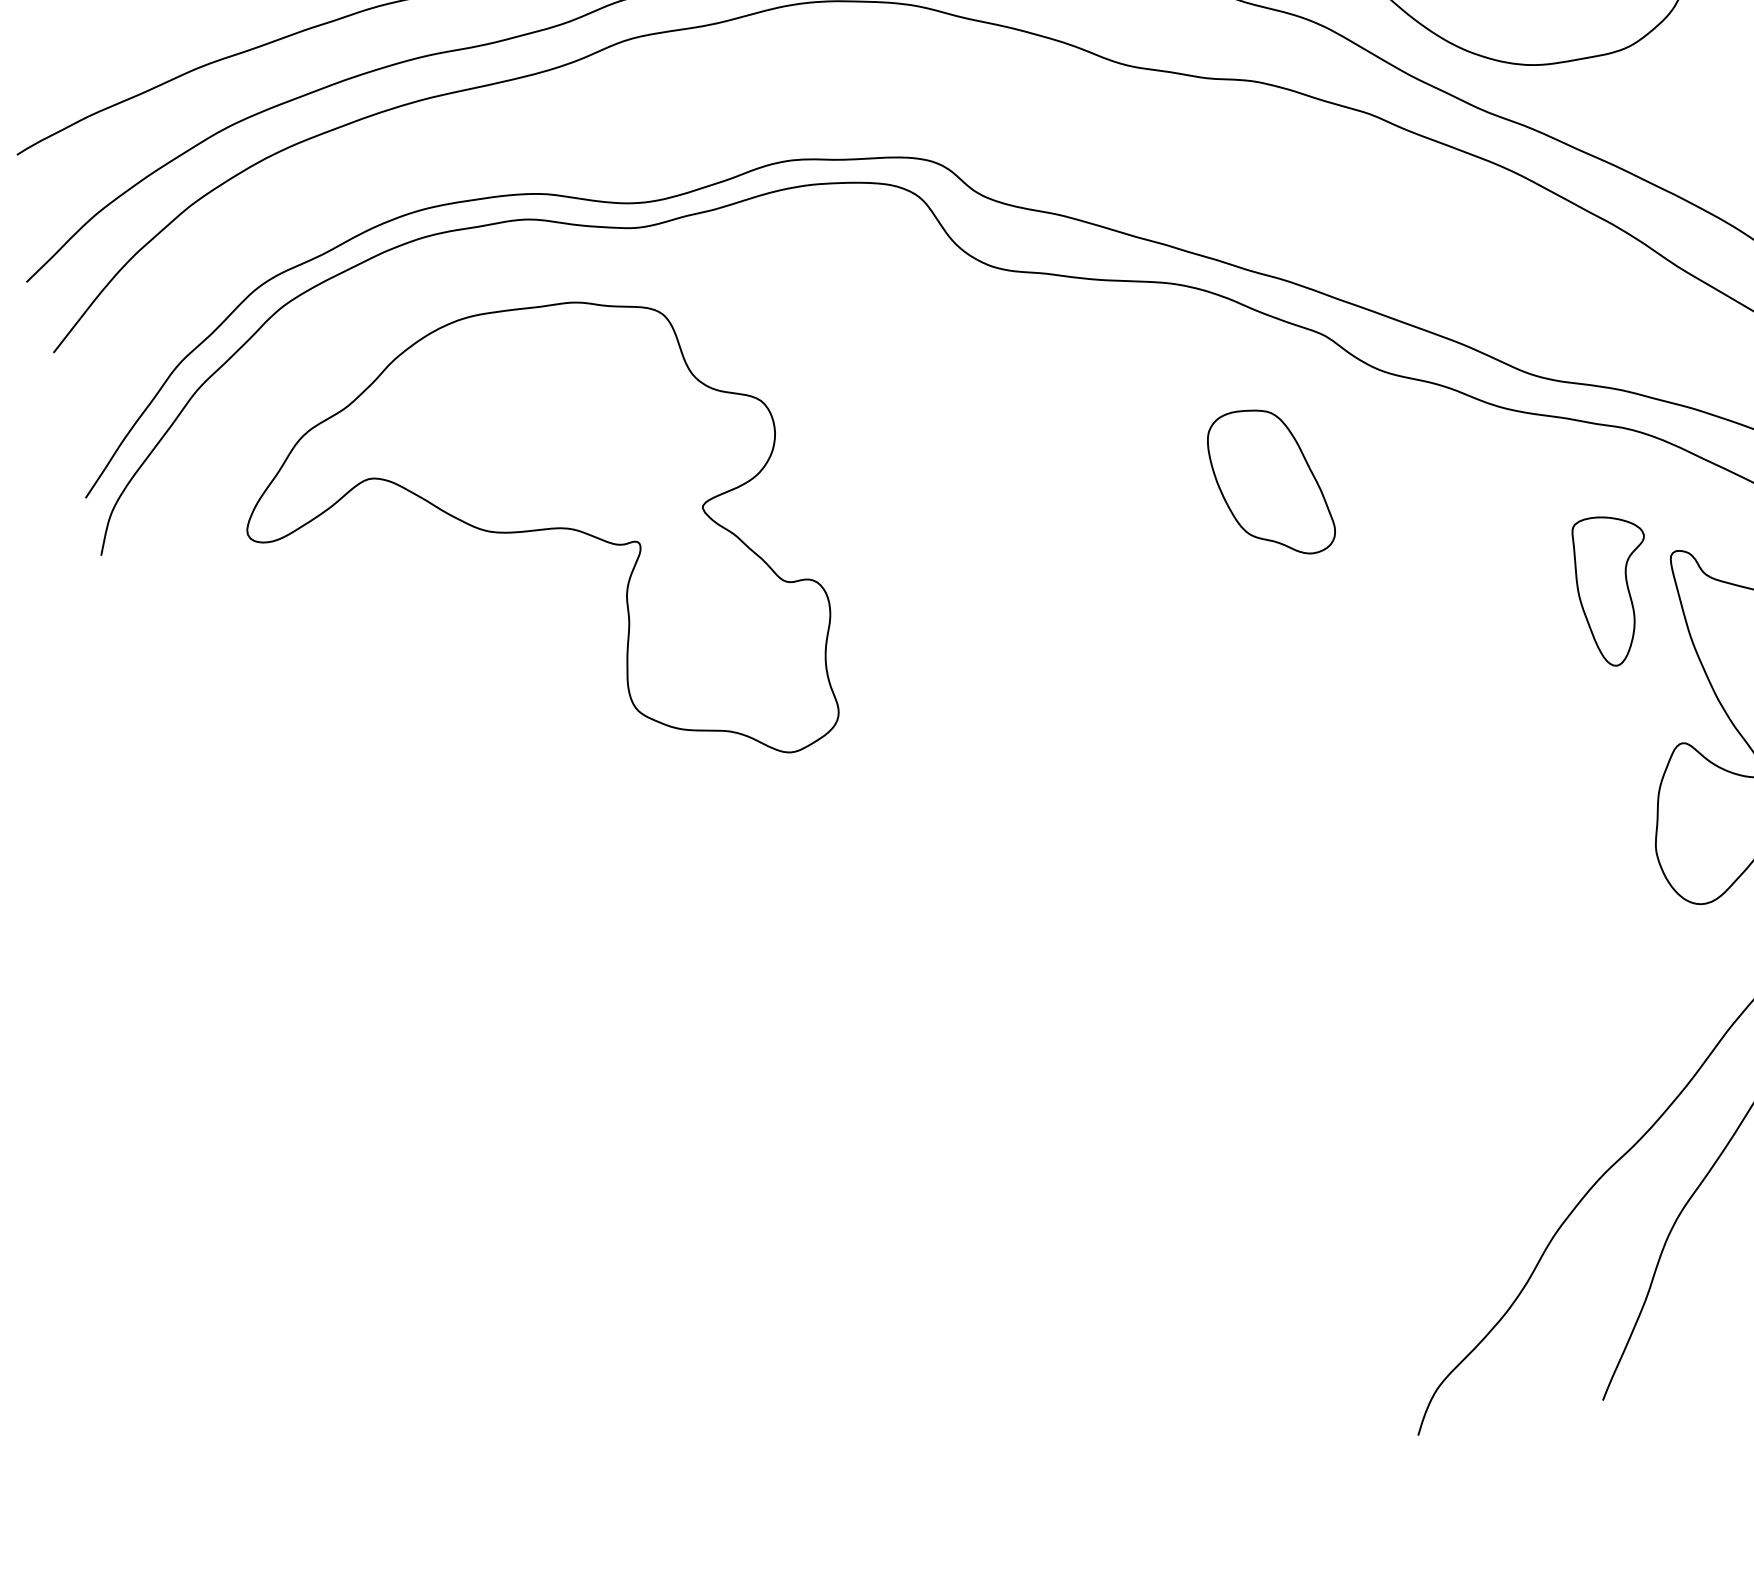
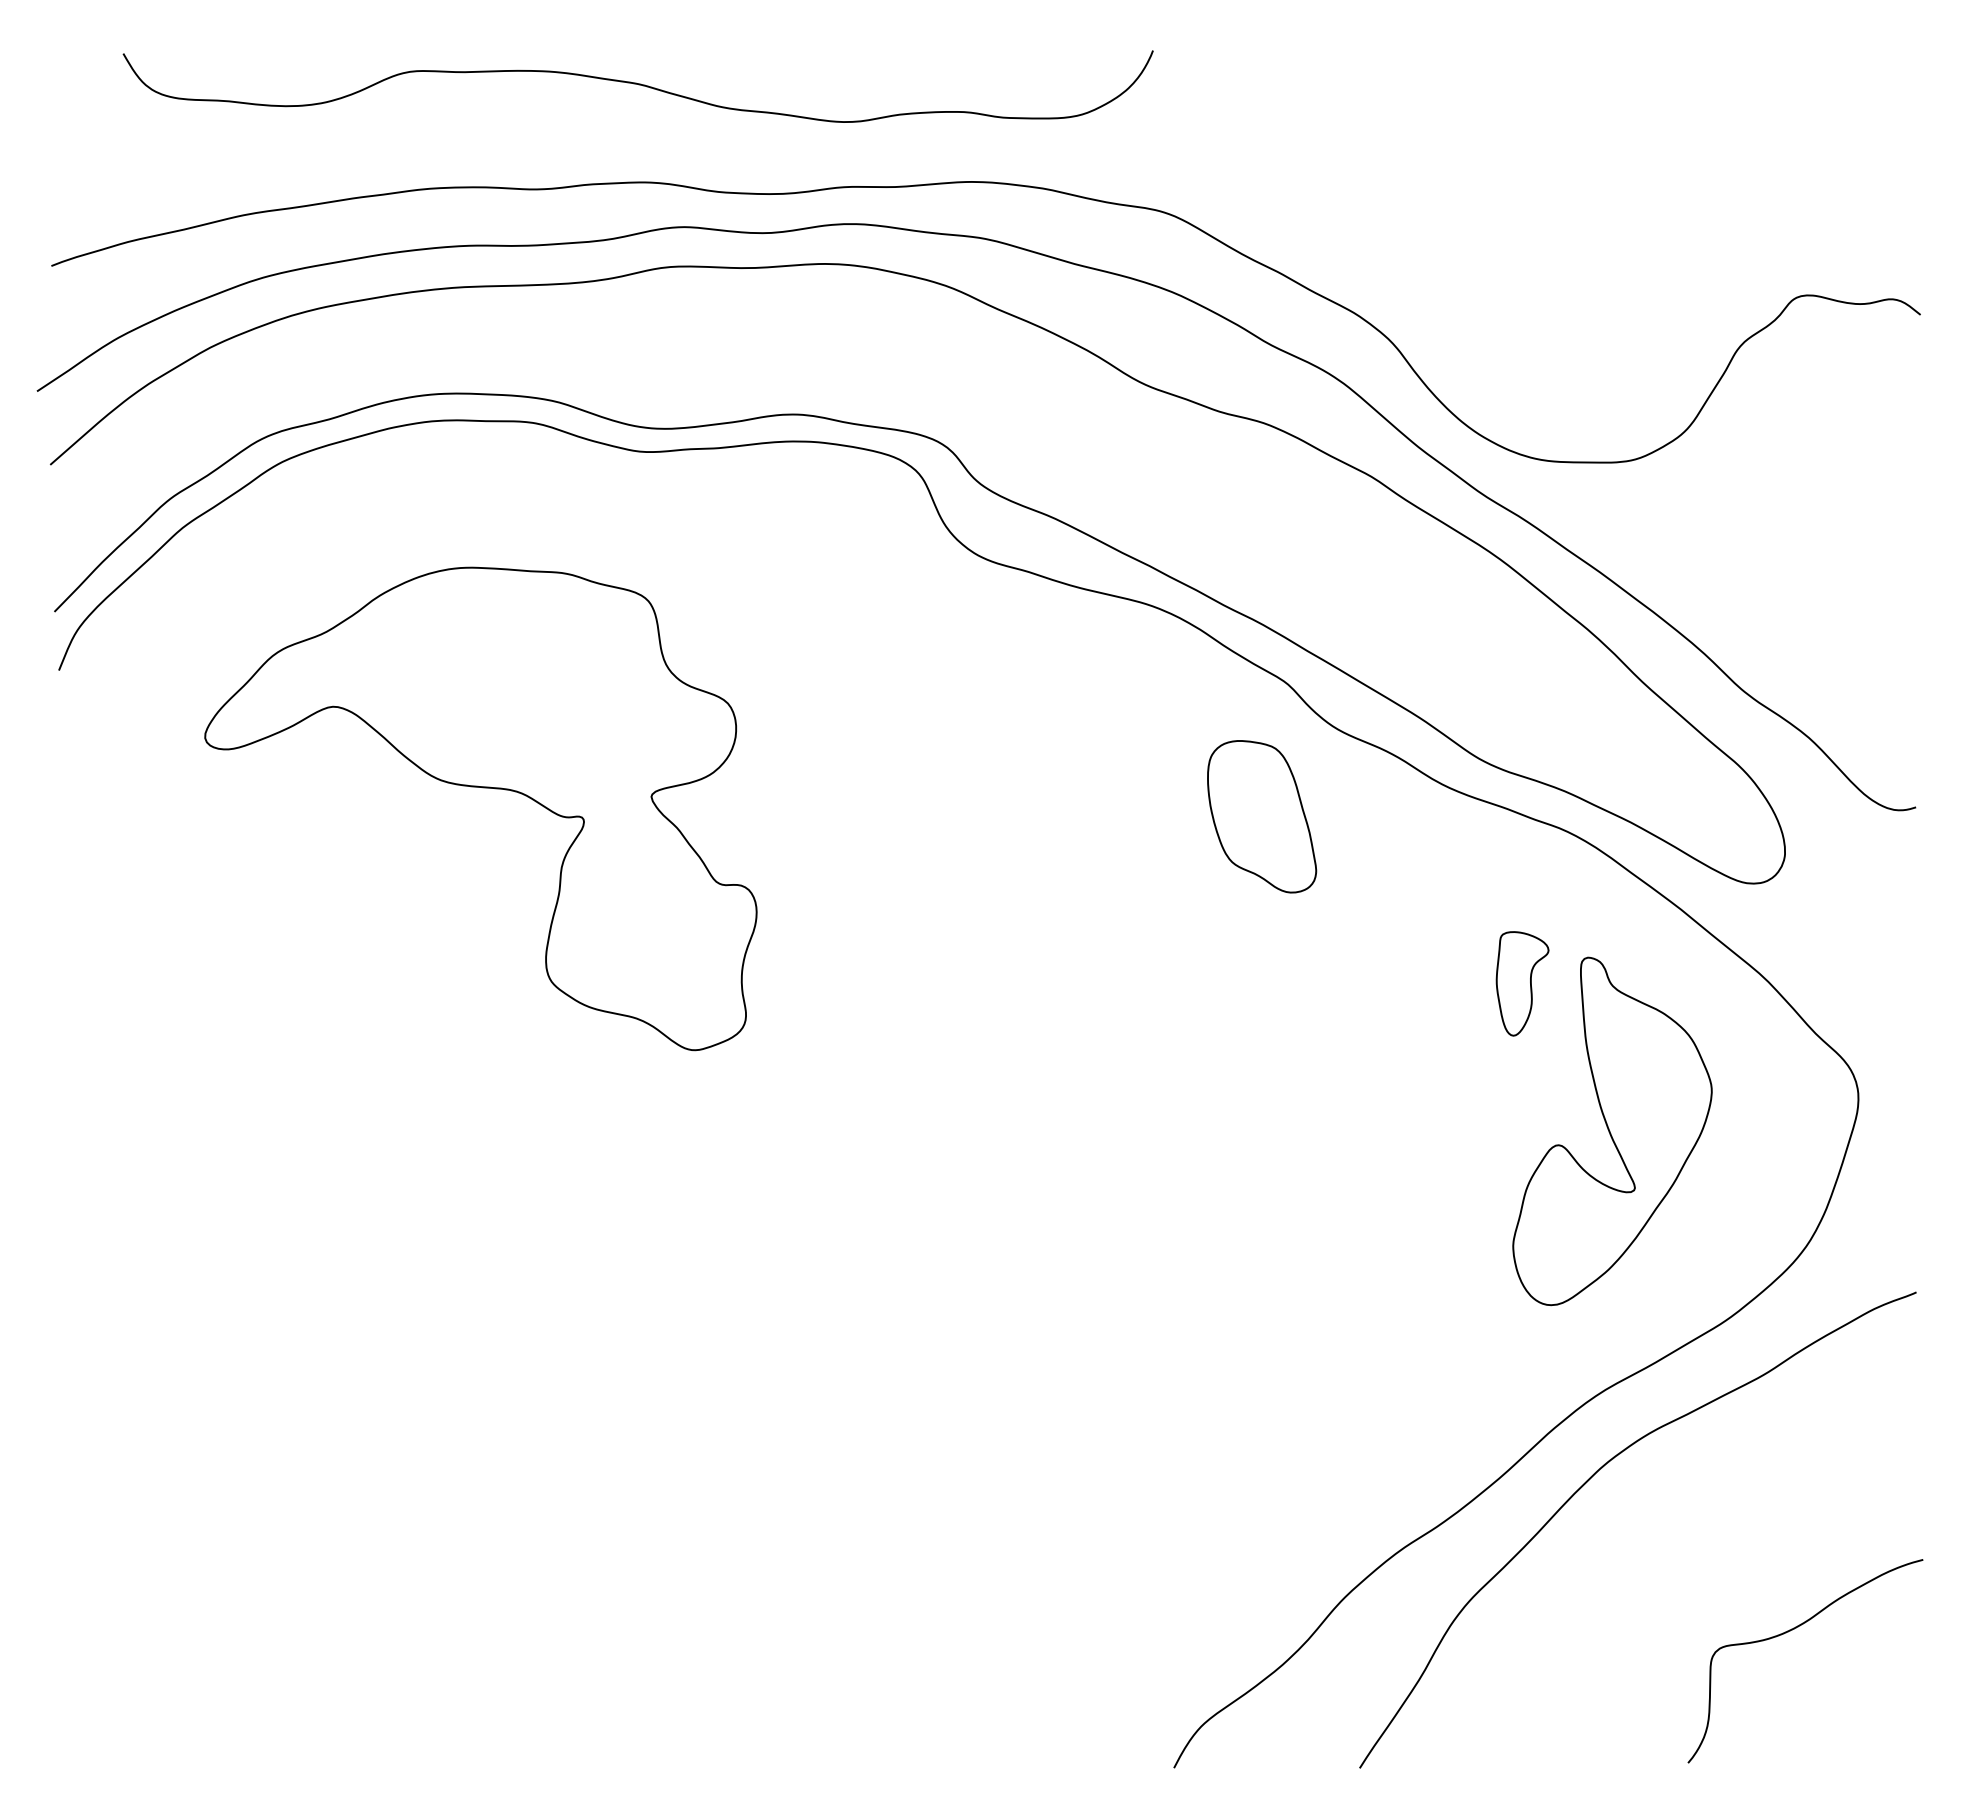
part: (1270, 482) -> (1262, 816), moved
part: (533, 532) -> (482, 788), moved
part: (1615, 589) -> (1522, 983), size x0.7

